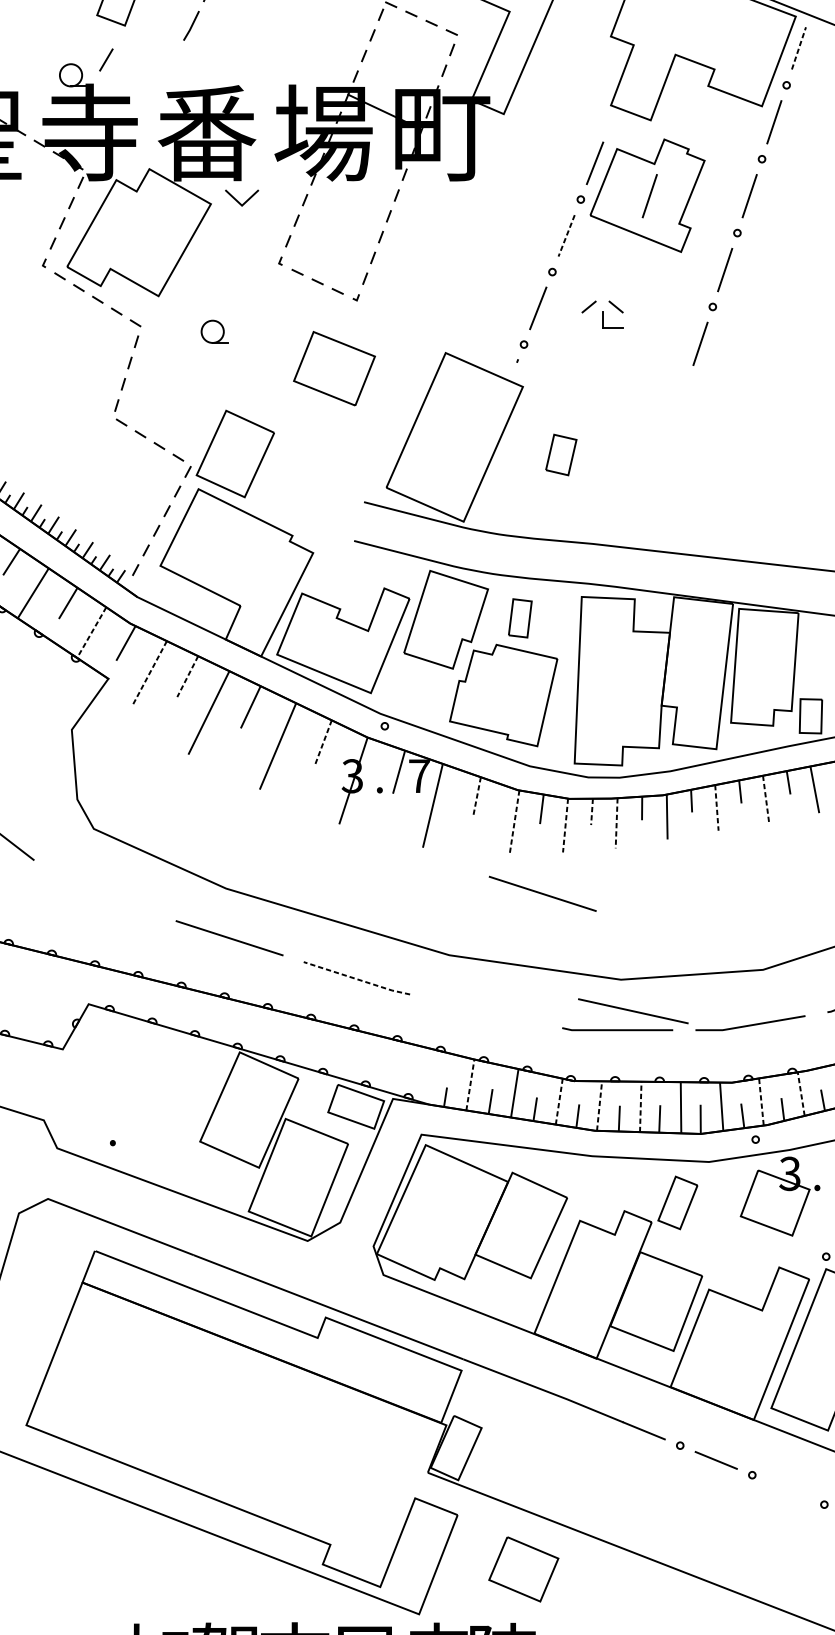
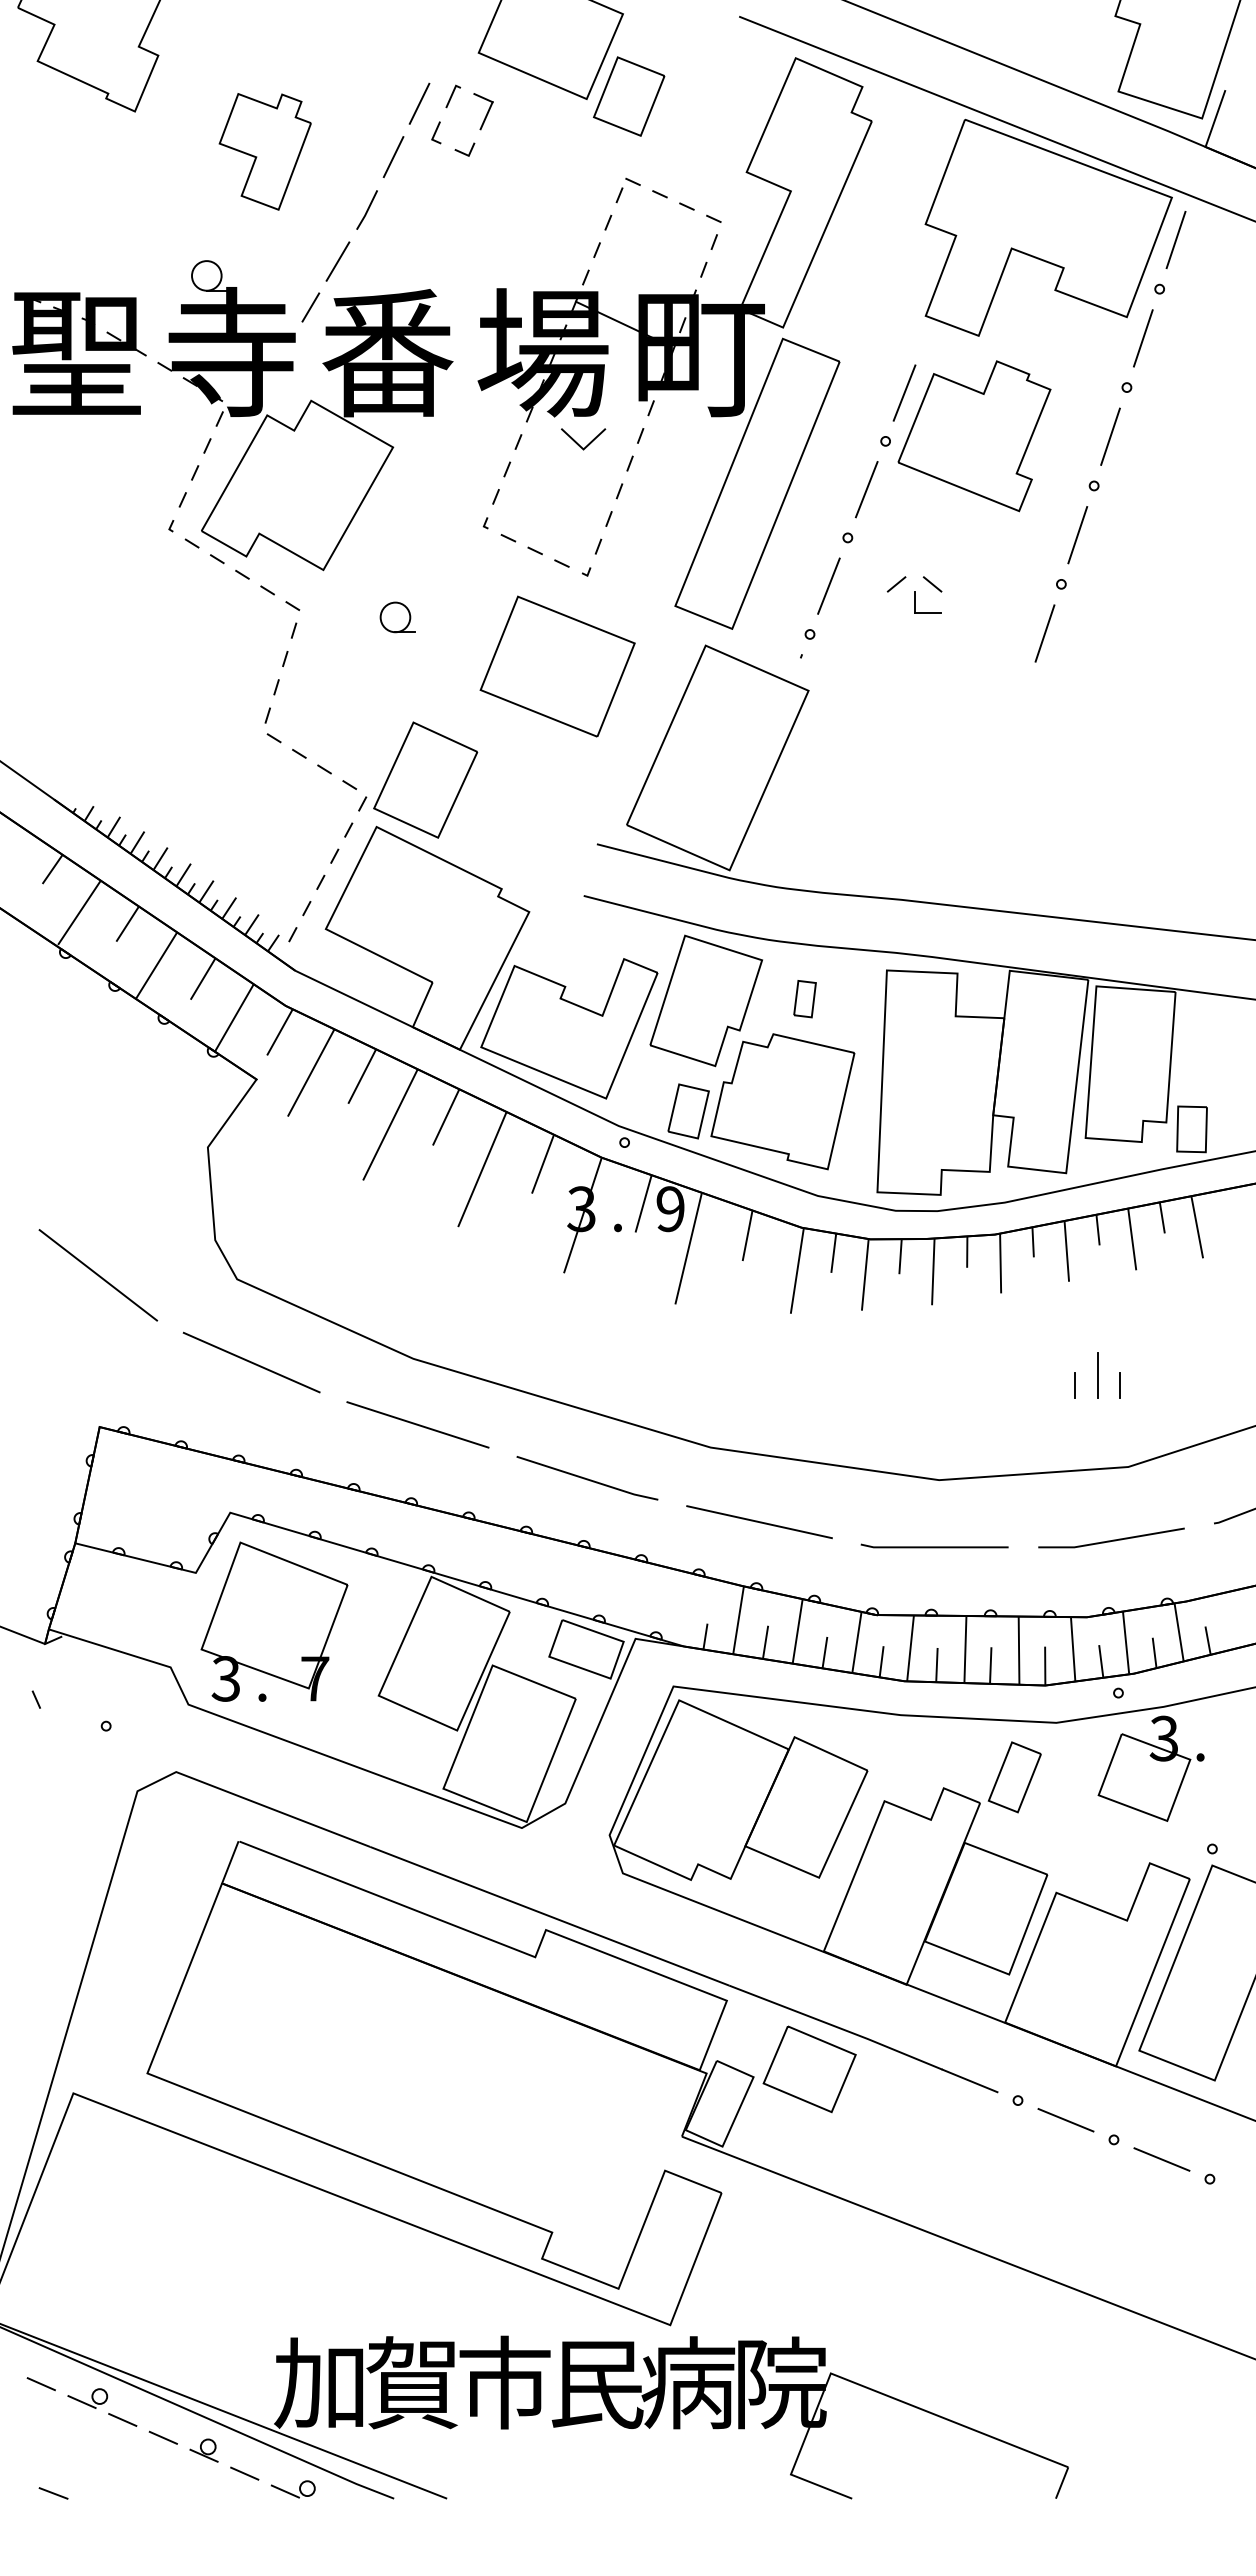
line: (799, 48) -> (1176, 240), dashed -> solid
line: (106, 60) -> (310, 307), moved
line: (169, 64) -> (337, 261), added
line: (649, 195) -> (977, 436), removed
line: (238, 201) -> (578, 443), moved
part: (484, 231) -> (757, 483), added
line: (566, 235) -> (866, 489), dashed -> solid
part: (334, 368) -> (557, 666), size x1.43
part: (561, 455) -> (688, 1111), moved
part: (519, 618) -> (804, 999), size x0.71
line: (91, 632) -> (234, 1017), dashed -> solid
line: (148, 674) -> (310, 1073), dashed -> solid
line: (187, 676) -> (362, 1076), dashed -> solid
line: (323, 742) -> (542, 1164), dashed -> solid
text: (419, 776) -> (670, 1209), 7 -> 9
line: (477, 795) -> (747, 1235), dashed -> solid
line: (766, 799) -> (1132, 1239), dashed -> solid
line: (716, 808) -> (1066, 1251), dashed -> solid
line: (592, 811) -> (900, 1256), dashed -> solid
line: (514, 823) -> (797, 1271), dashed -> solid
line: (616, 823) -> (933, 1272), dashed -> solid
line: (565, 826) -> (865, 1275), dashed -> solid
line: (104, 891) -> (251, 1362), added
line: (542, 893) -> (834, 1365), removed
line: (739, 901) -> (1097, 1375), added
line: (723, 907) -> (1075, 1384), added
line: (756, 907) -> (1119, 1384), added
line: (356, 979) -> (587, 1479), dashed -> solid
line: (633, 1011) -> (759, 1522), moved
line: (470, 1084) -> (738, 1619), dashed -> solid
part: (121, 1085) -> (274, 1621), added
line: (801, 1093) -> (1179, 1631), dashed -> solid
line: (558, 1101) -> (856, 1642), dashed -> solid
line: (761, 1101) -> (1126, 1642), dashed -> solid
line: (599, 1105) -> (910, 1647), dashed -> solid
line: (640, 1106) -> (965, 1649), dashed -> solid
line: (788, 1489) -> (1161, 2159), added
part: (523, 1569) -> (809, 2069), moved

